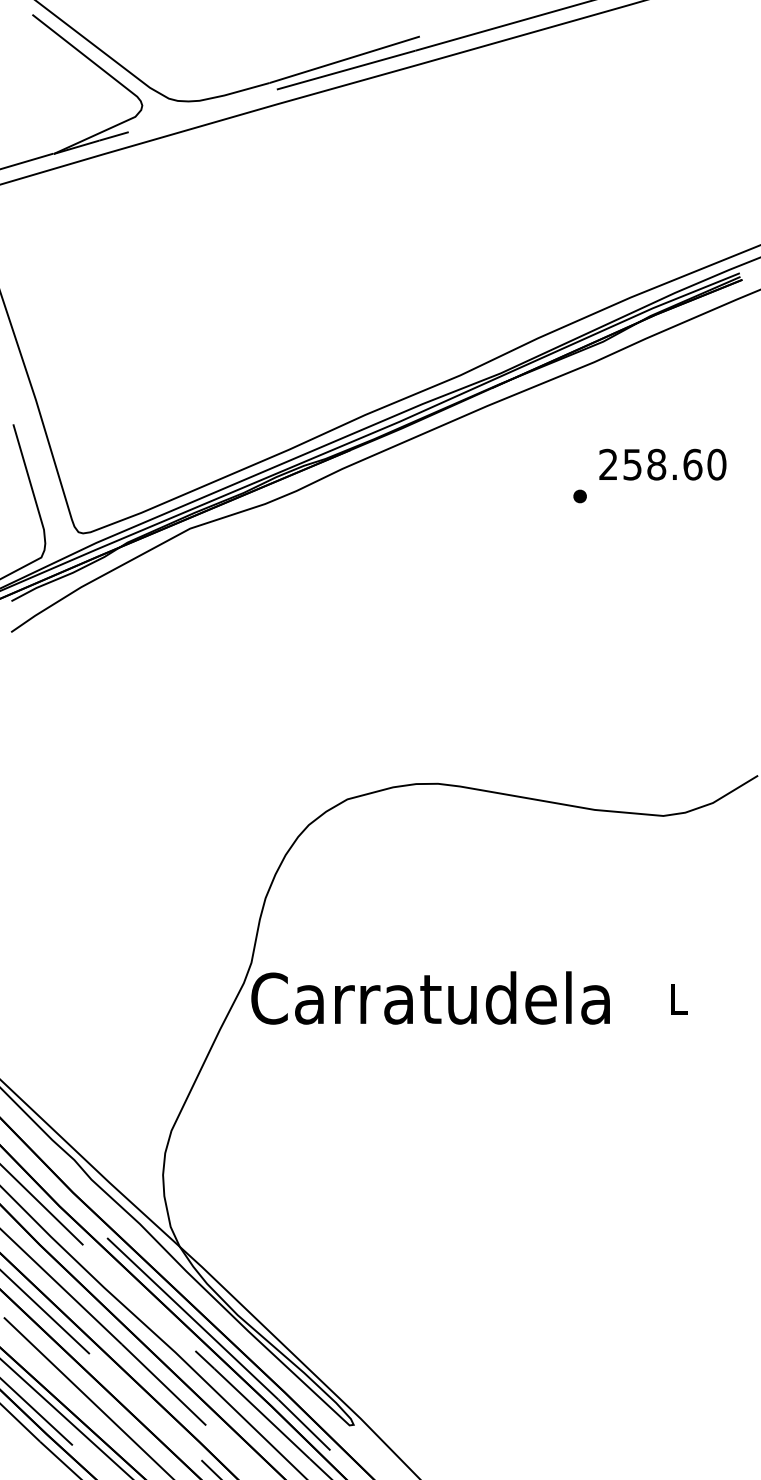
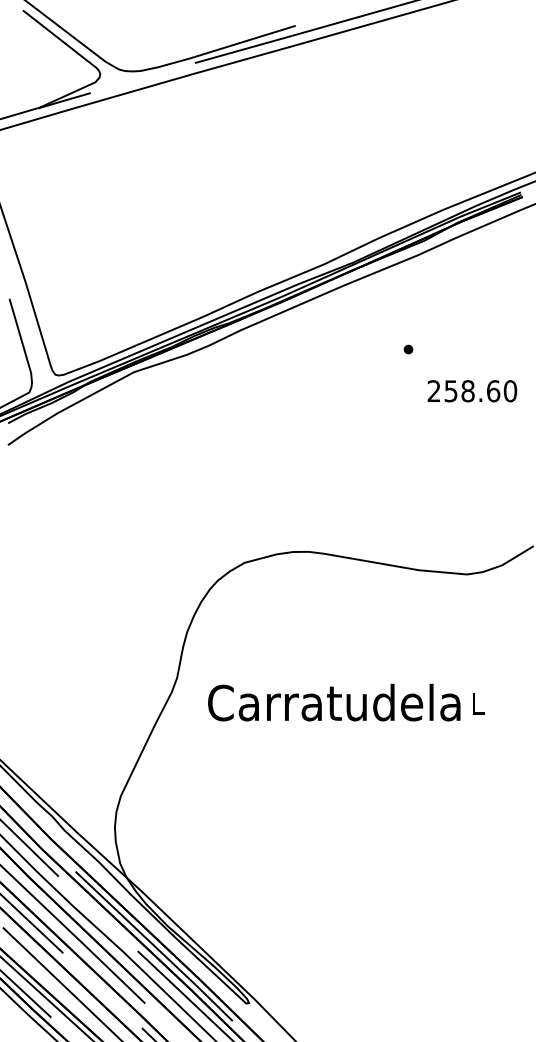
text: (662, 464) -> (472, 391), moved
text: (430, 997) -> (334, 702), moved

